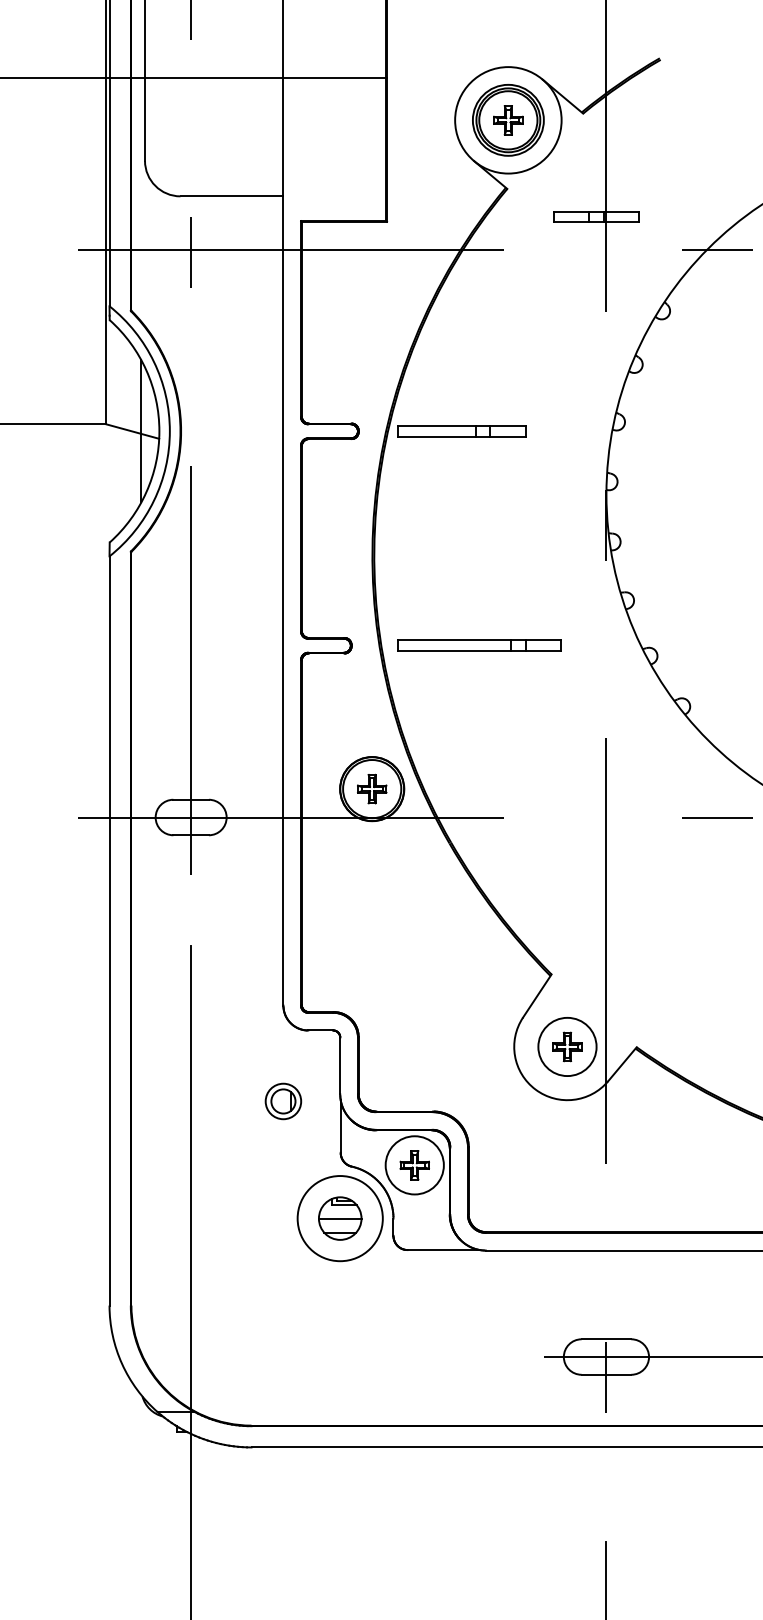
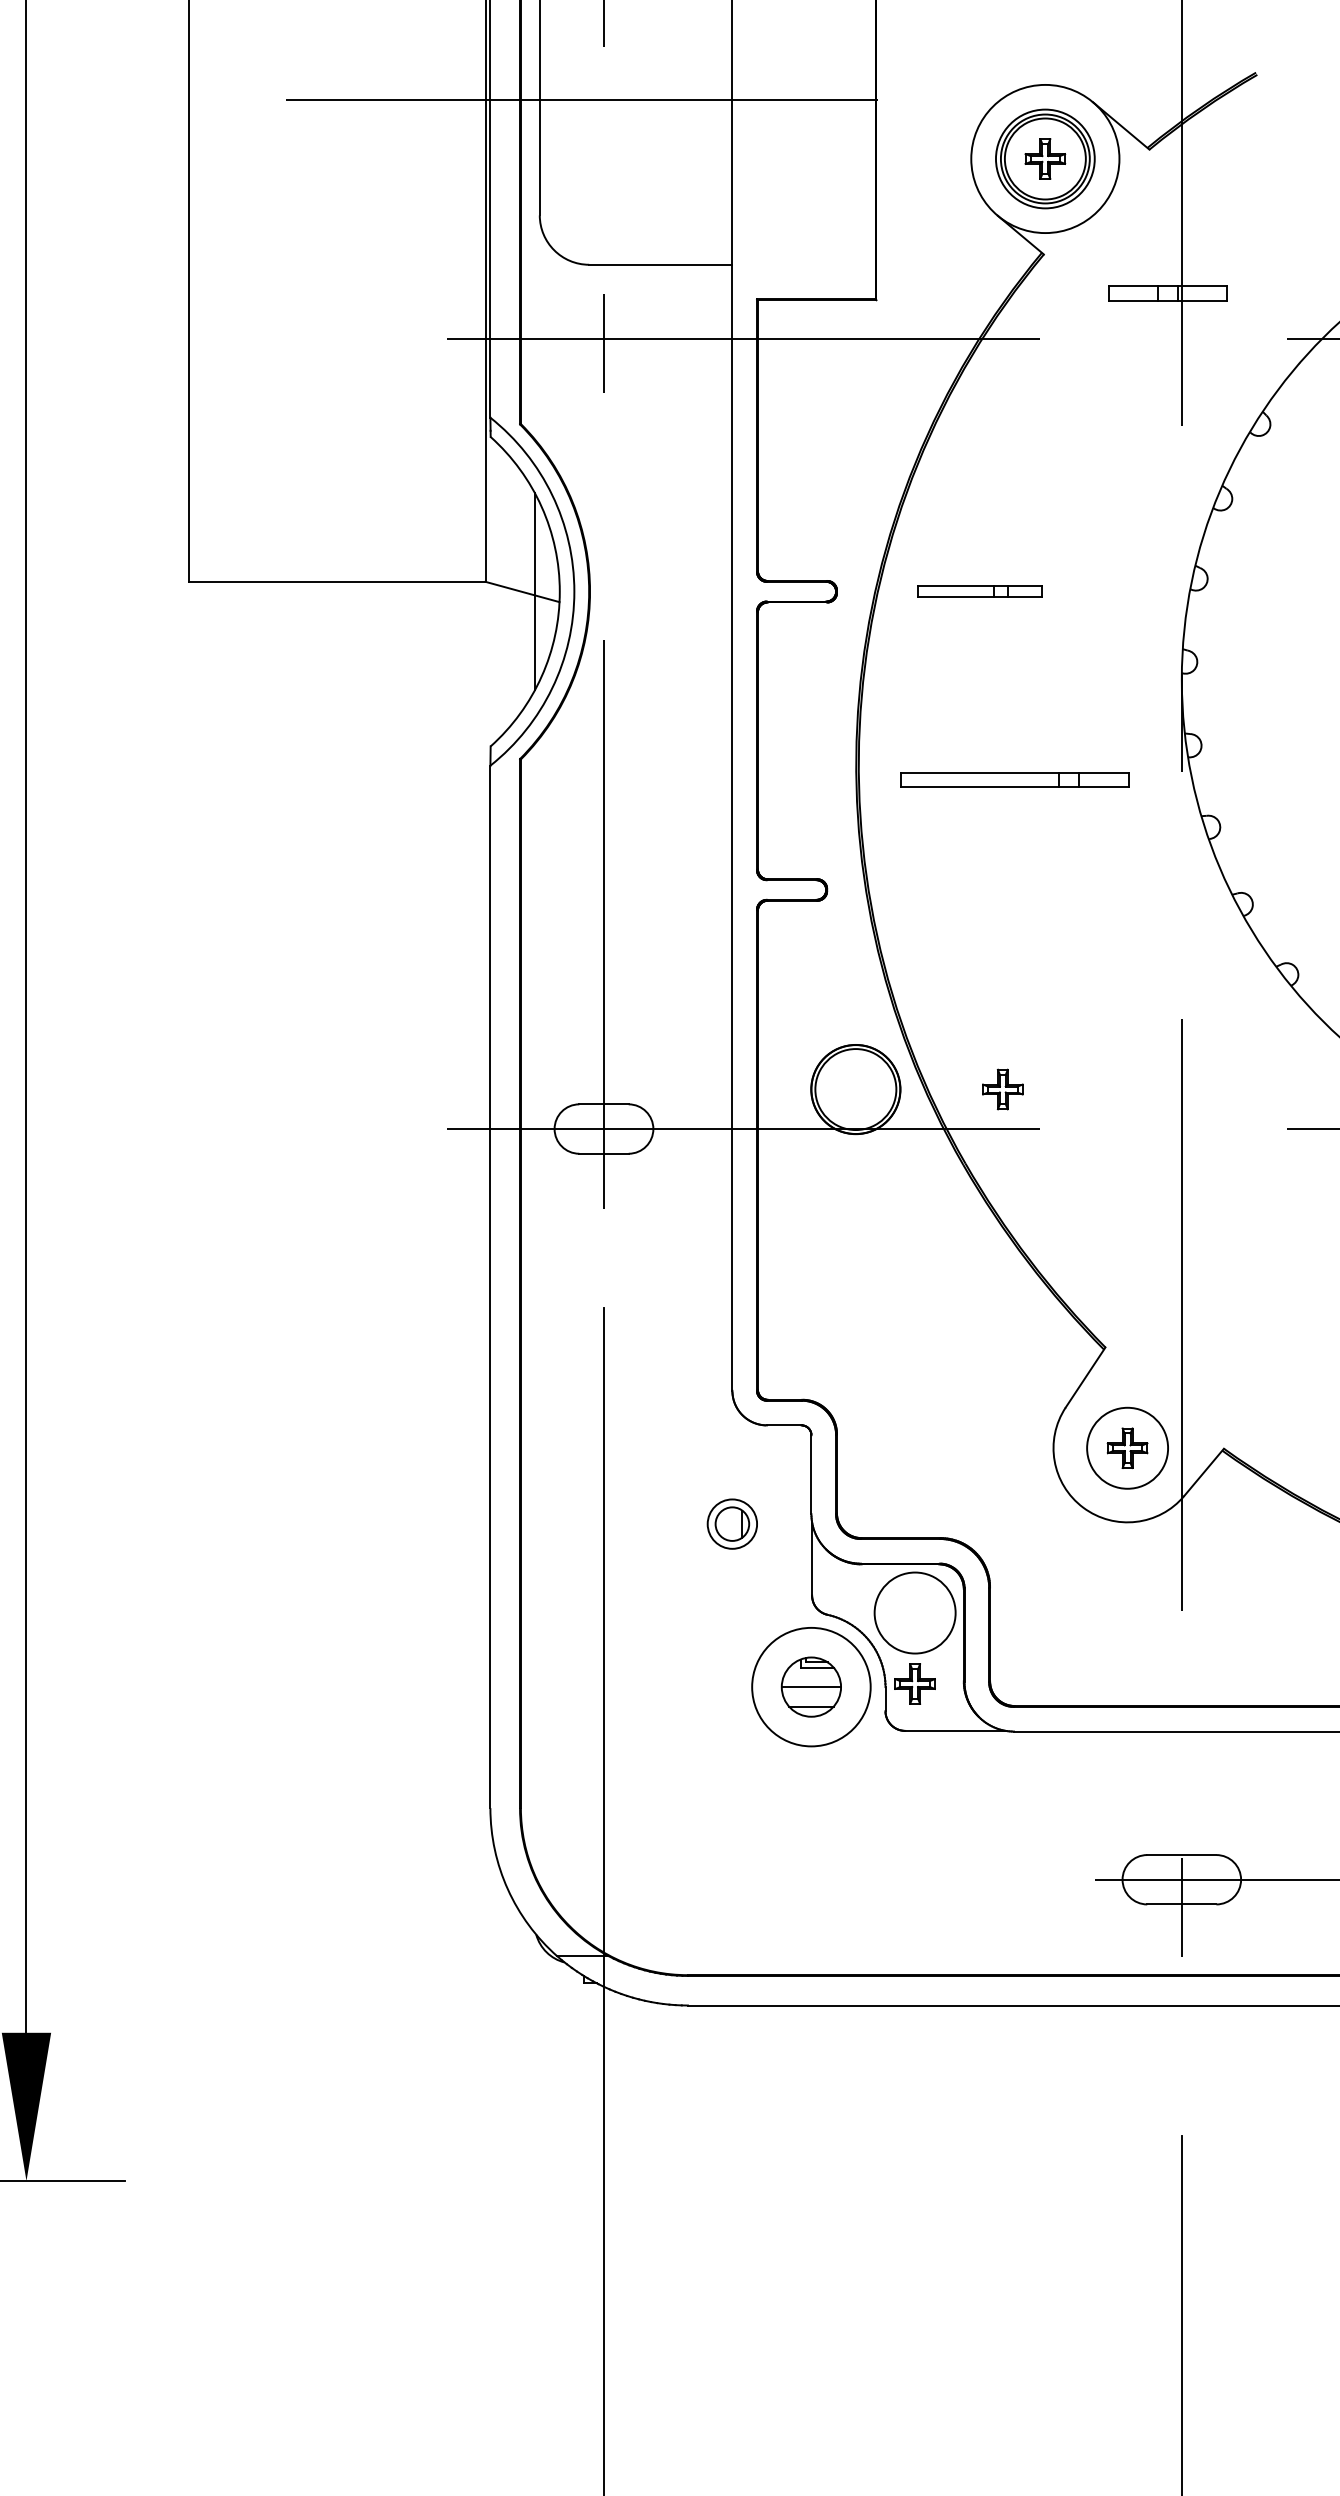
part: (461, 431) -> (979, 591), size x0.7
part: (479, 645) -> (1014, 779), moved
part: (371, 789) -> (1002, 1089), moved
part: (414, 1164) -> (914, 1683), moved

